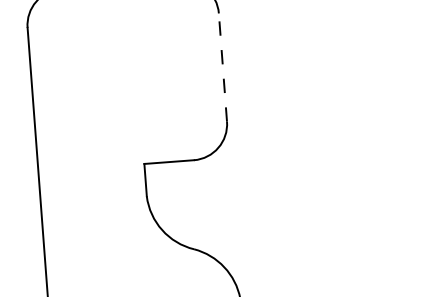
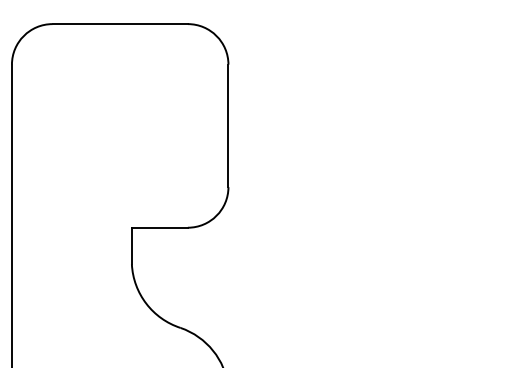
line: (222, 67) -> (228, 125), dashed -> solid

